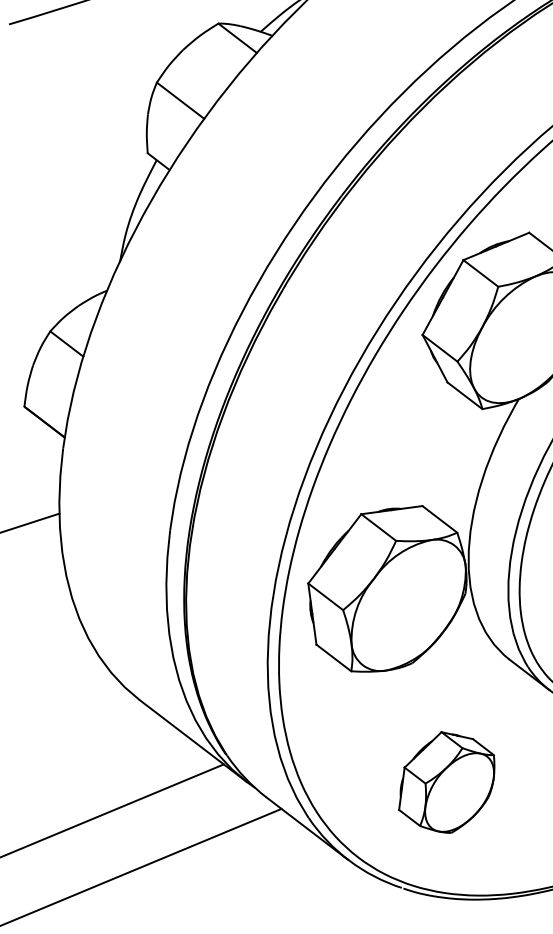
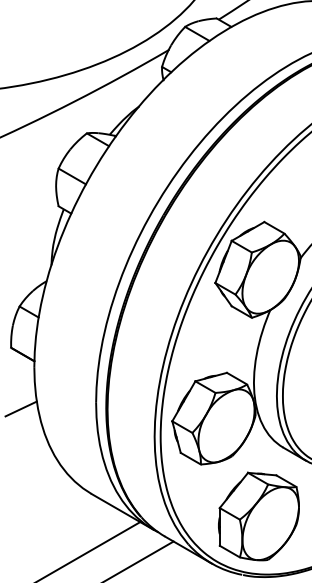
part: (446, 782) -> (258, 516), size x1.67

